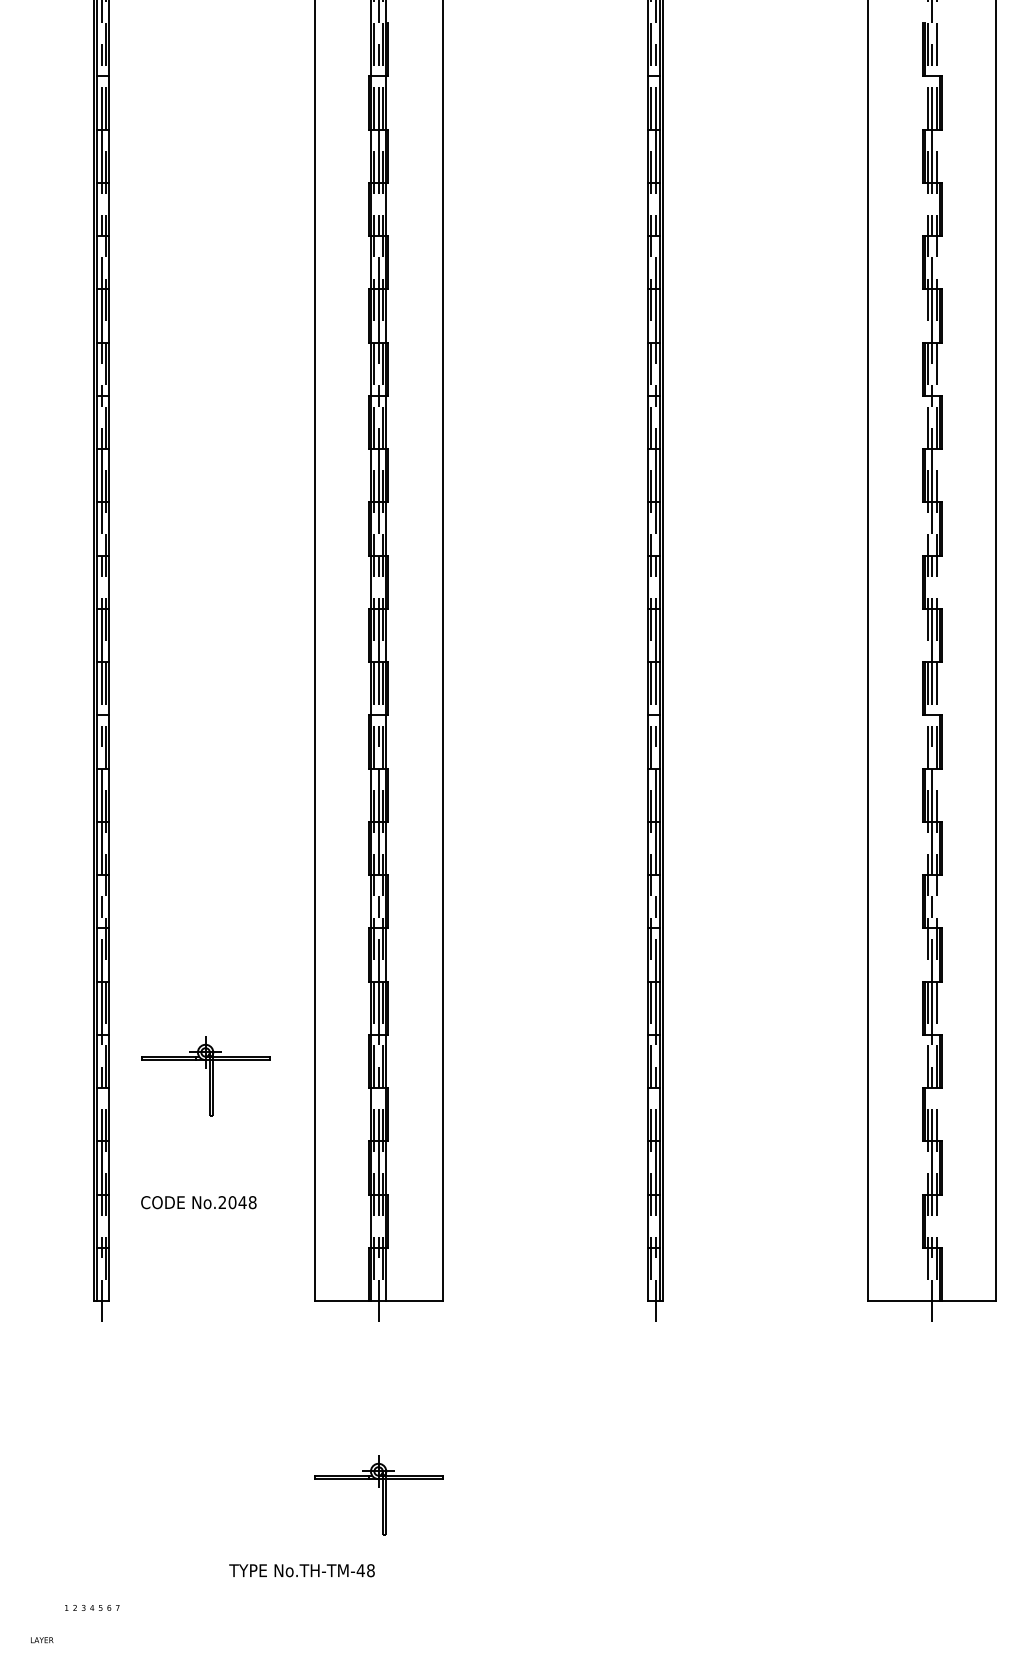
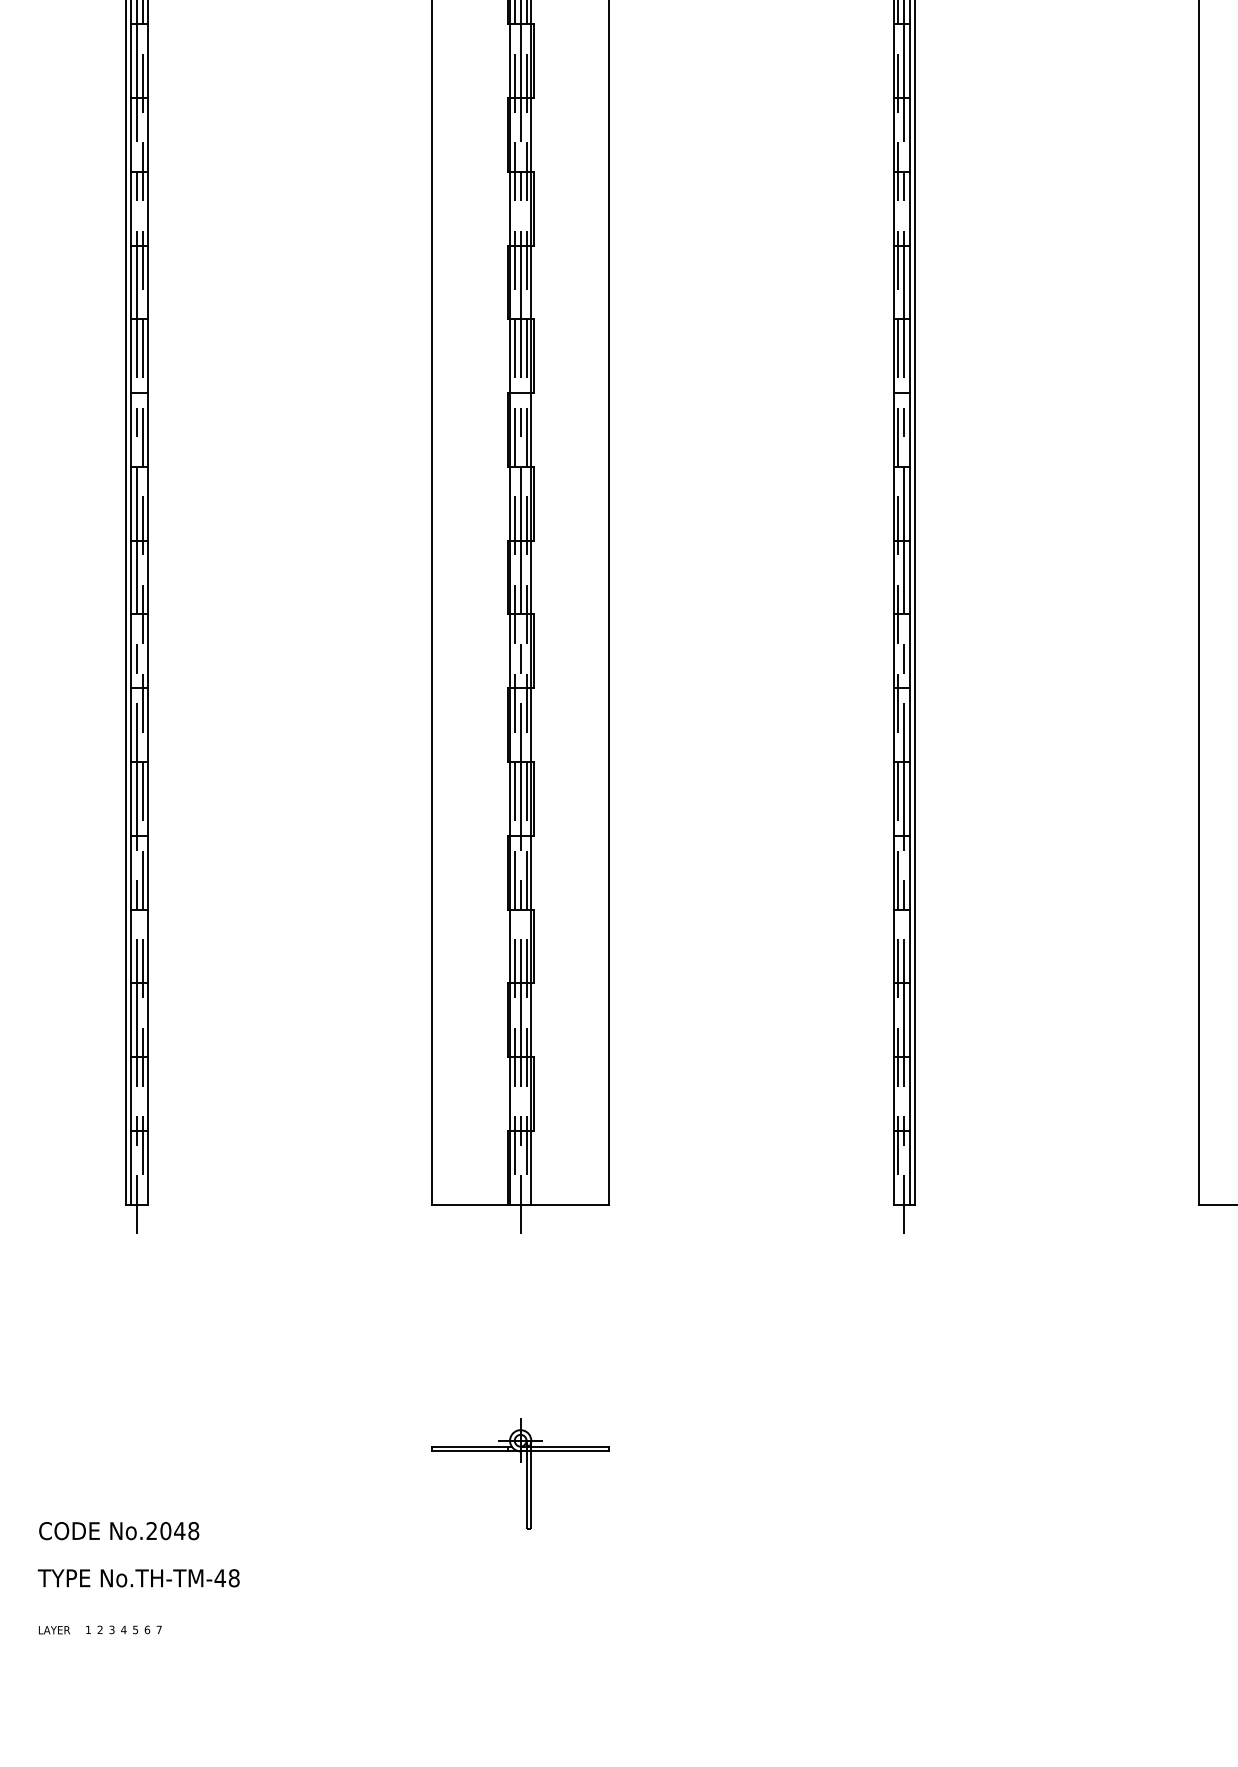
part: (205, 1076) -> (280, 893), removed
text: (198, 1202) -> (118, 1530), moved
text: (301, 1570) -> (138, 1578), moved
text: (42, 1640) -> (54, 1630), moved

